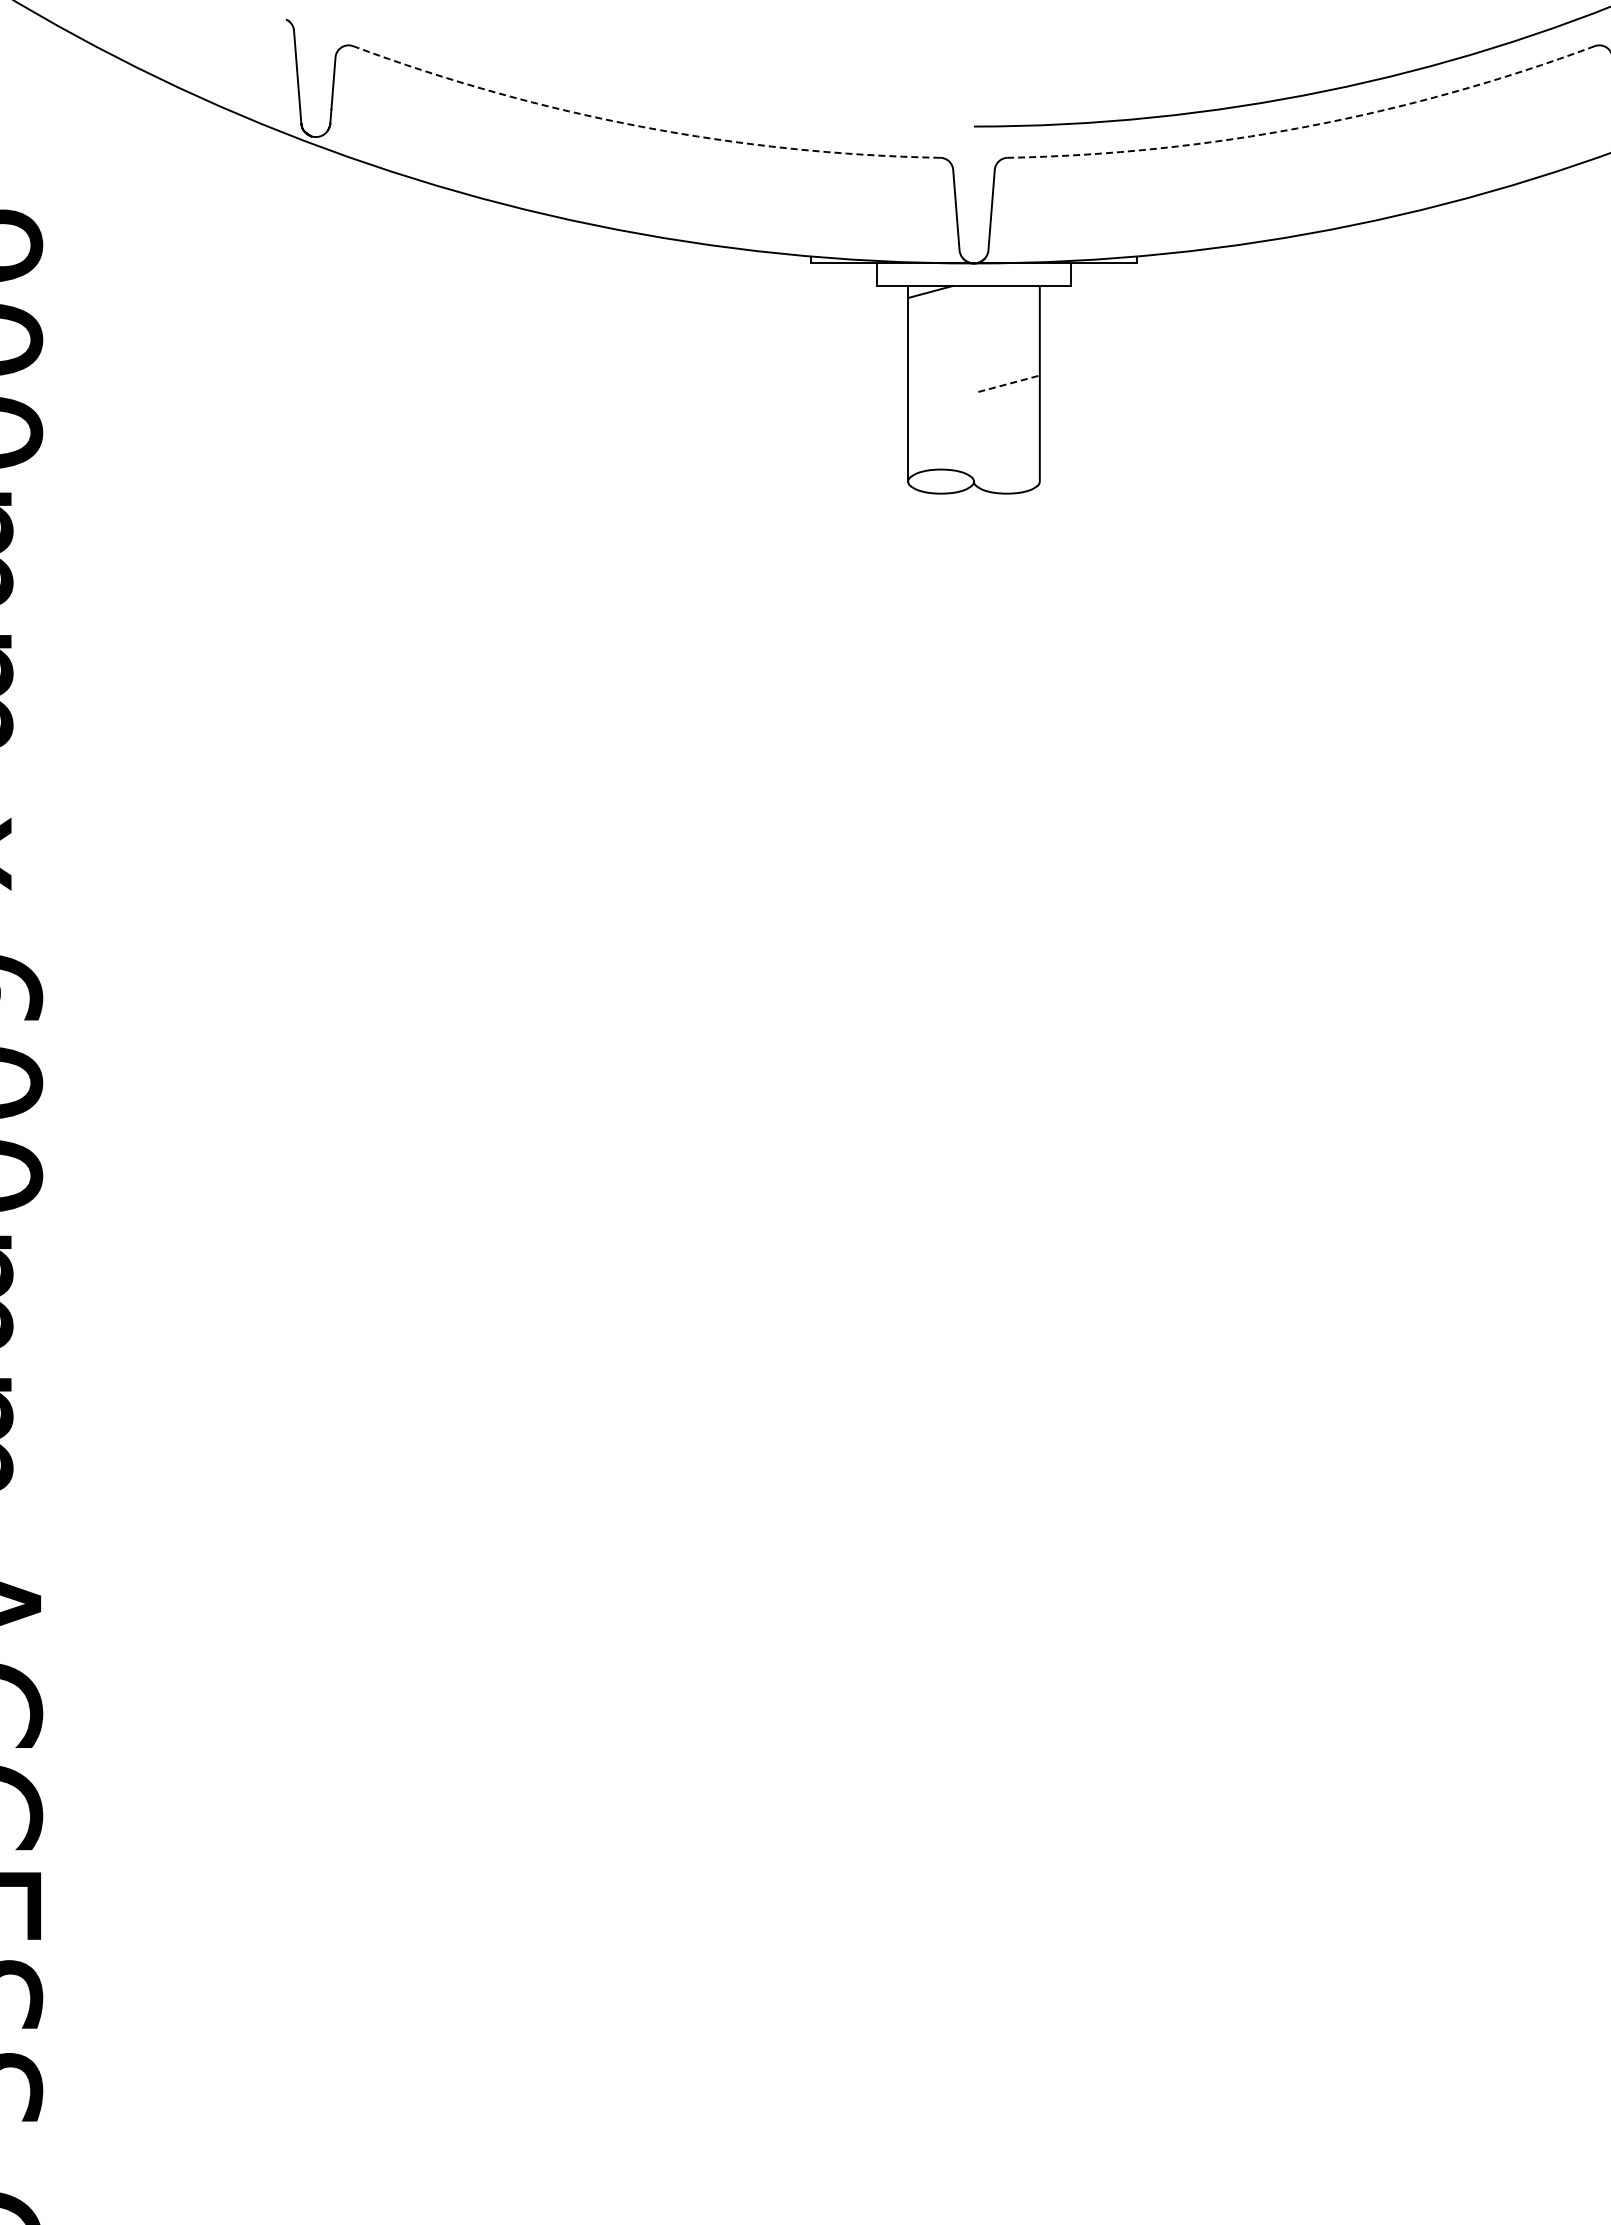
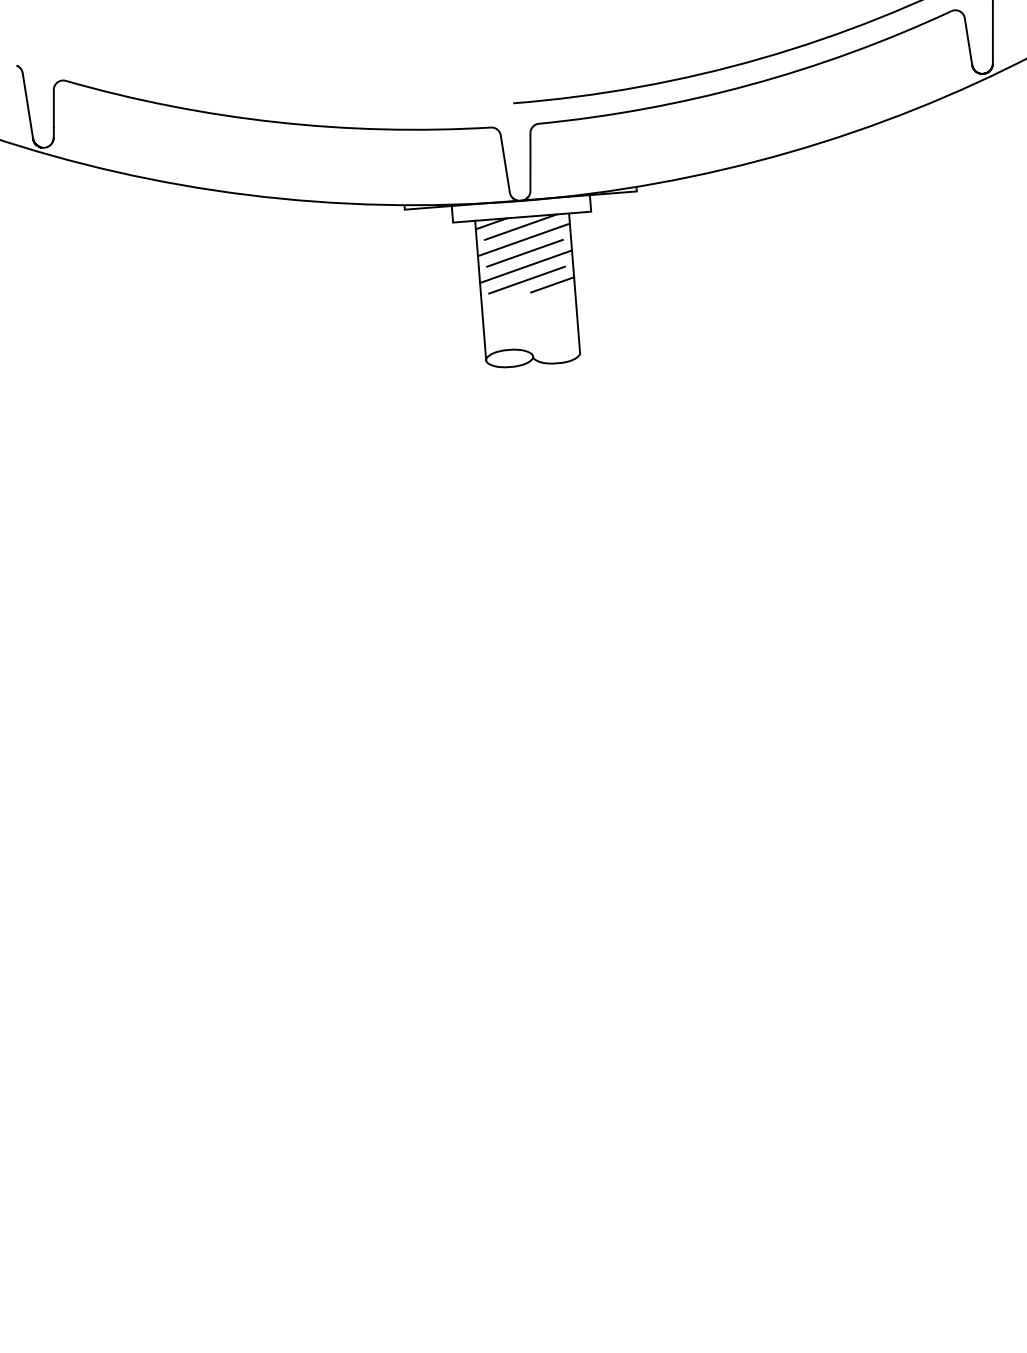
arc: (642, 126) -> (276, 121), dashed -> solid
arc: (1305, 126) -> (749, 84), dashed -> solid
line: (970, 299) -> (520, 226), added
line: (973, 317) -> (523, 239), added
line: (973, 336) -> (524, 253), added
line: (973, 355) -> (525, 266), added
line: (973, 373) -> (526, 279), added
line: (1009, 383) -> (552, 284), dashed -> solid

